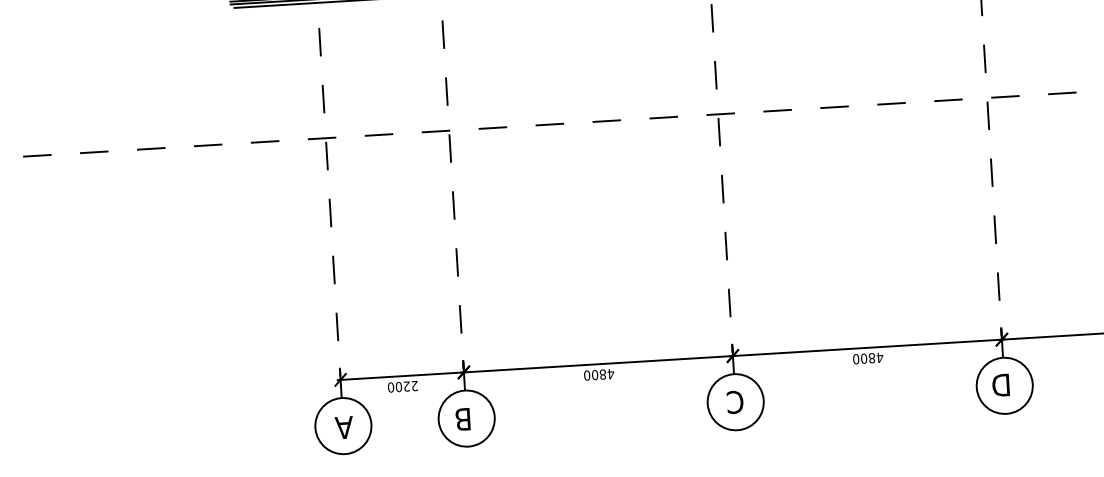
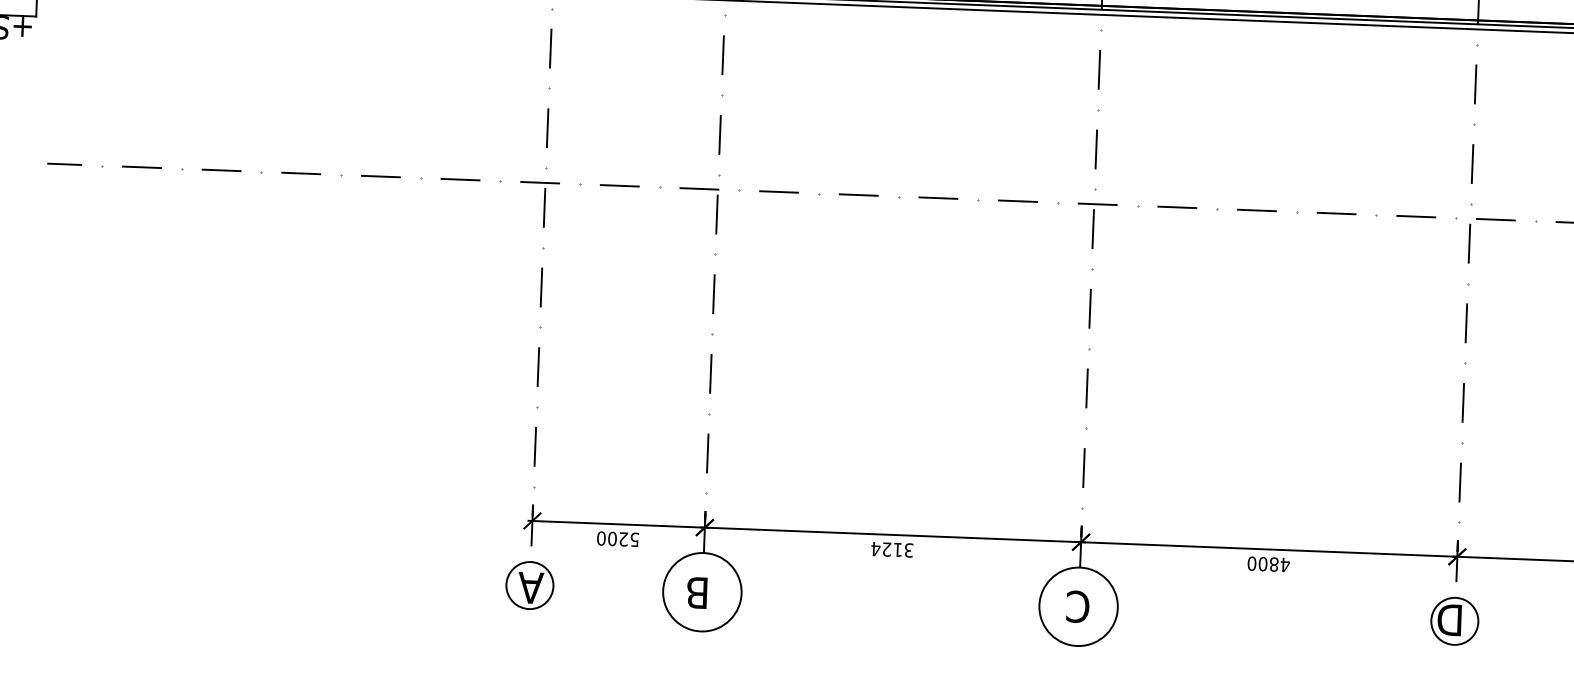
text: (599, 374) -> (892, 549), 4800 -> 3124
text: (414, 385) -> (634, 539), 2200 -> 5200
circle: (1004, 385) -> (1454, 621), size x0.6
circle: (343, 426) -> (529, 585), size x0.6

